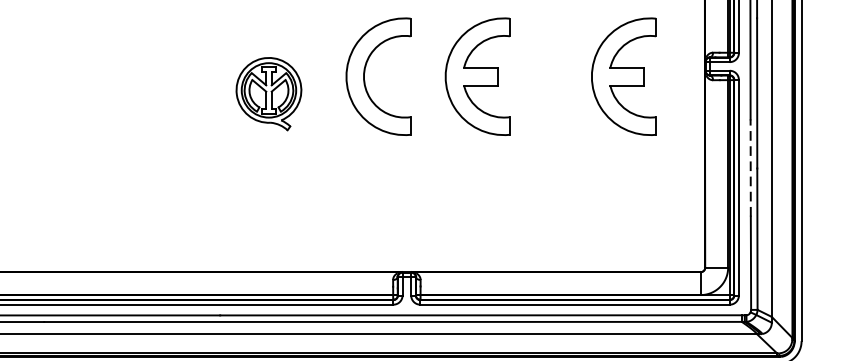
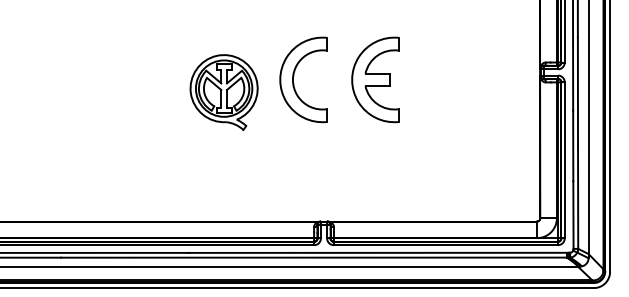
part: (624, 76) -> (481, 79), removed
part: (268, 94) -> (223, 92), size x1.43
line: (751, 167) -> (573, 145), dashed -> solid

